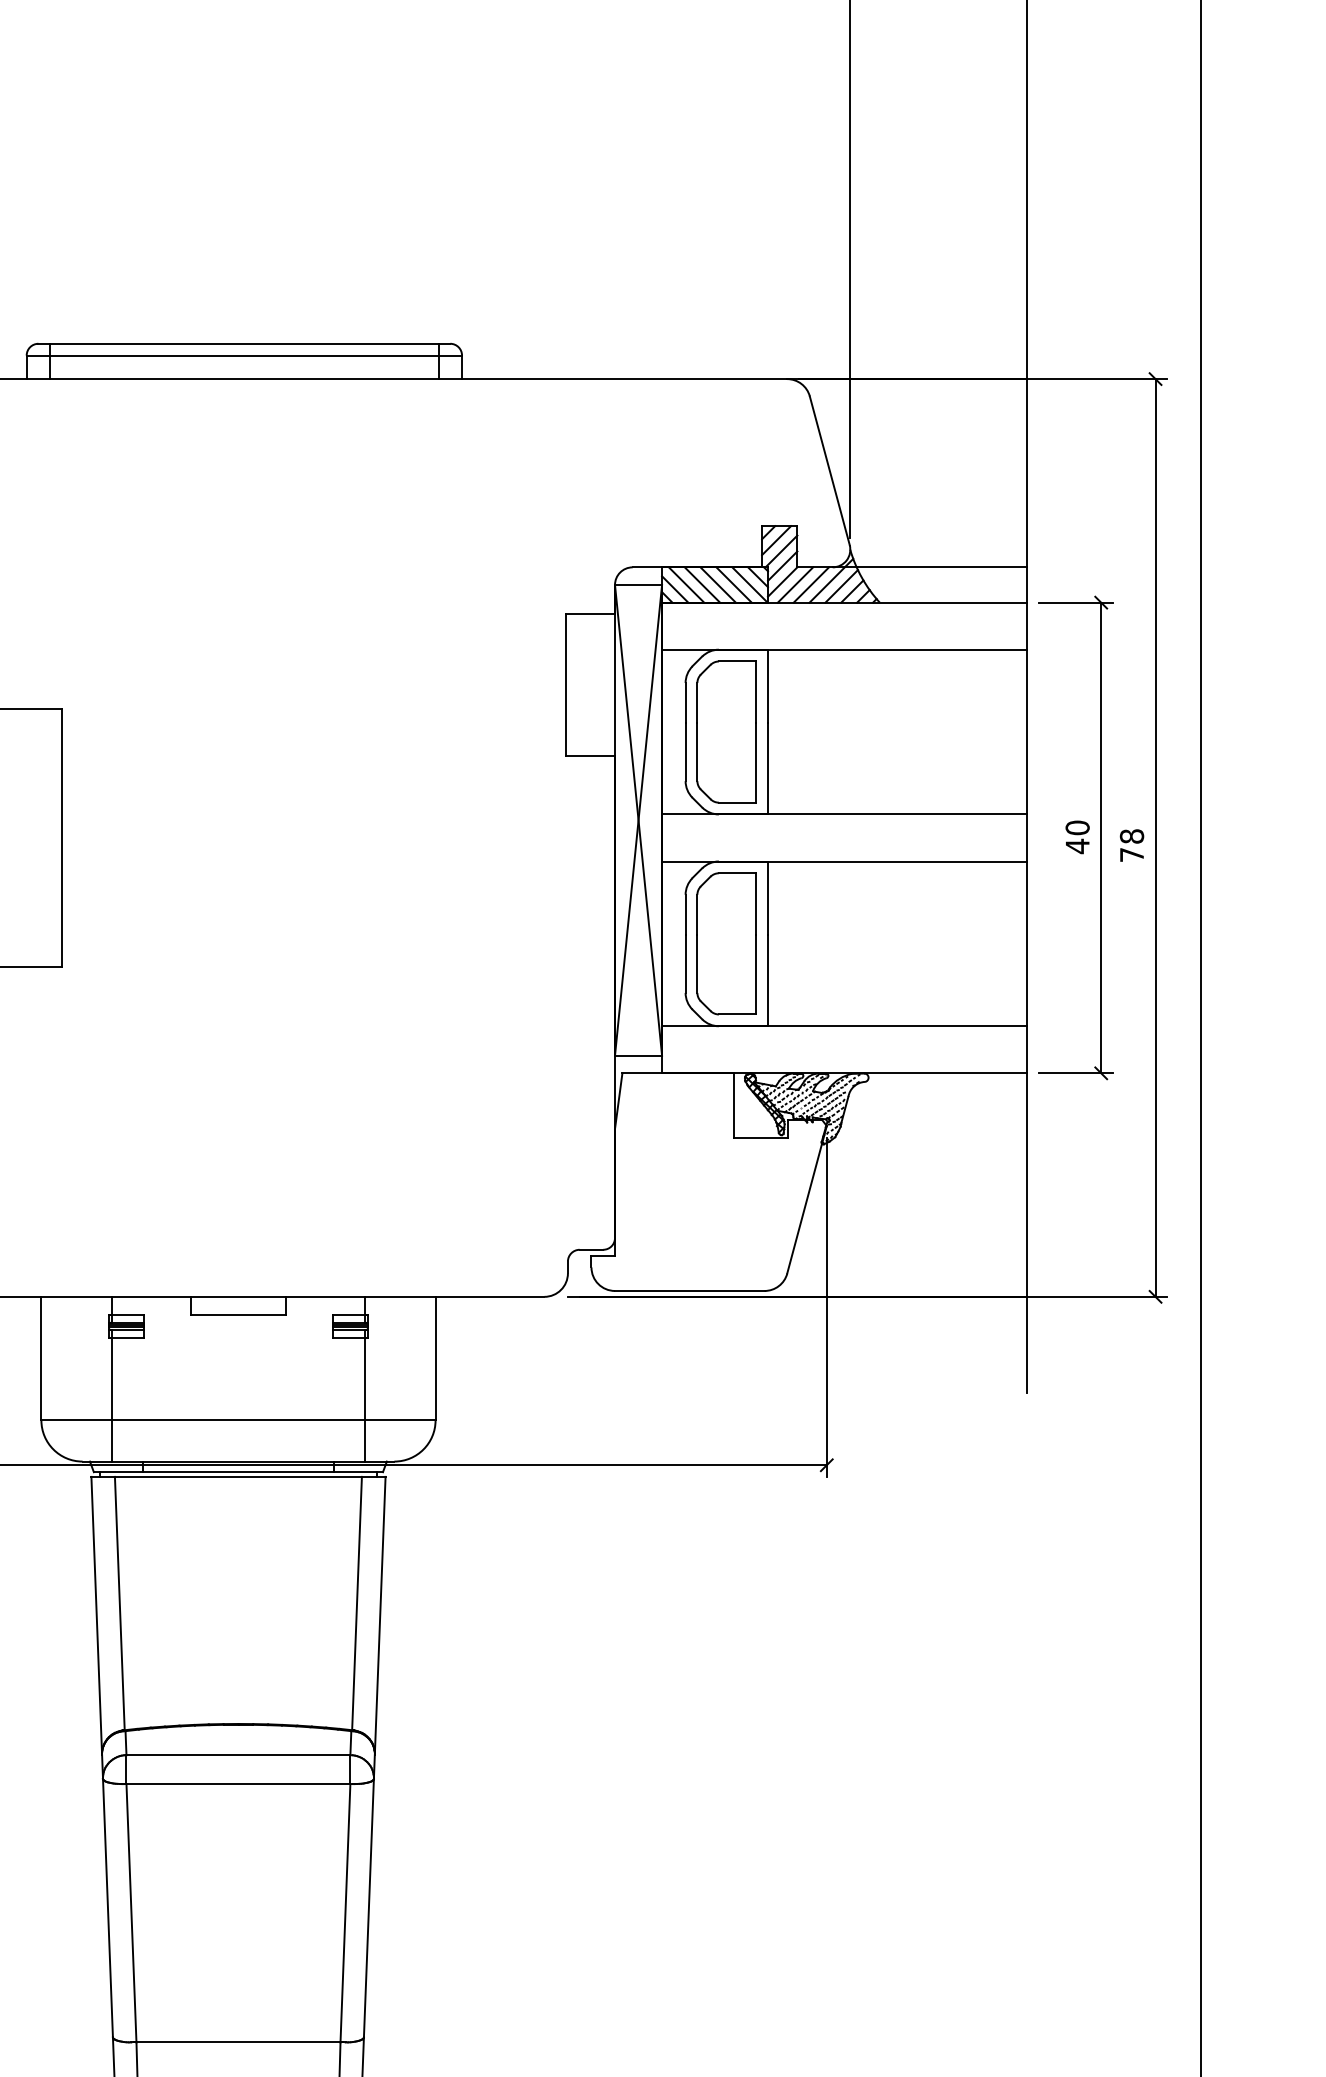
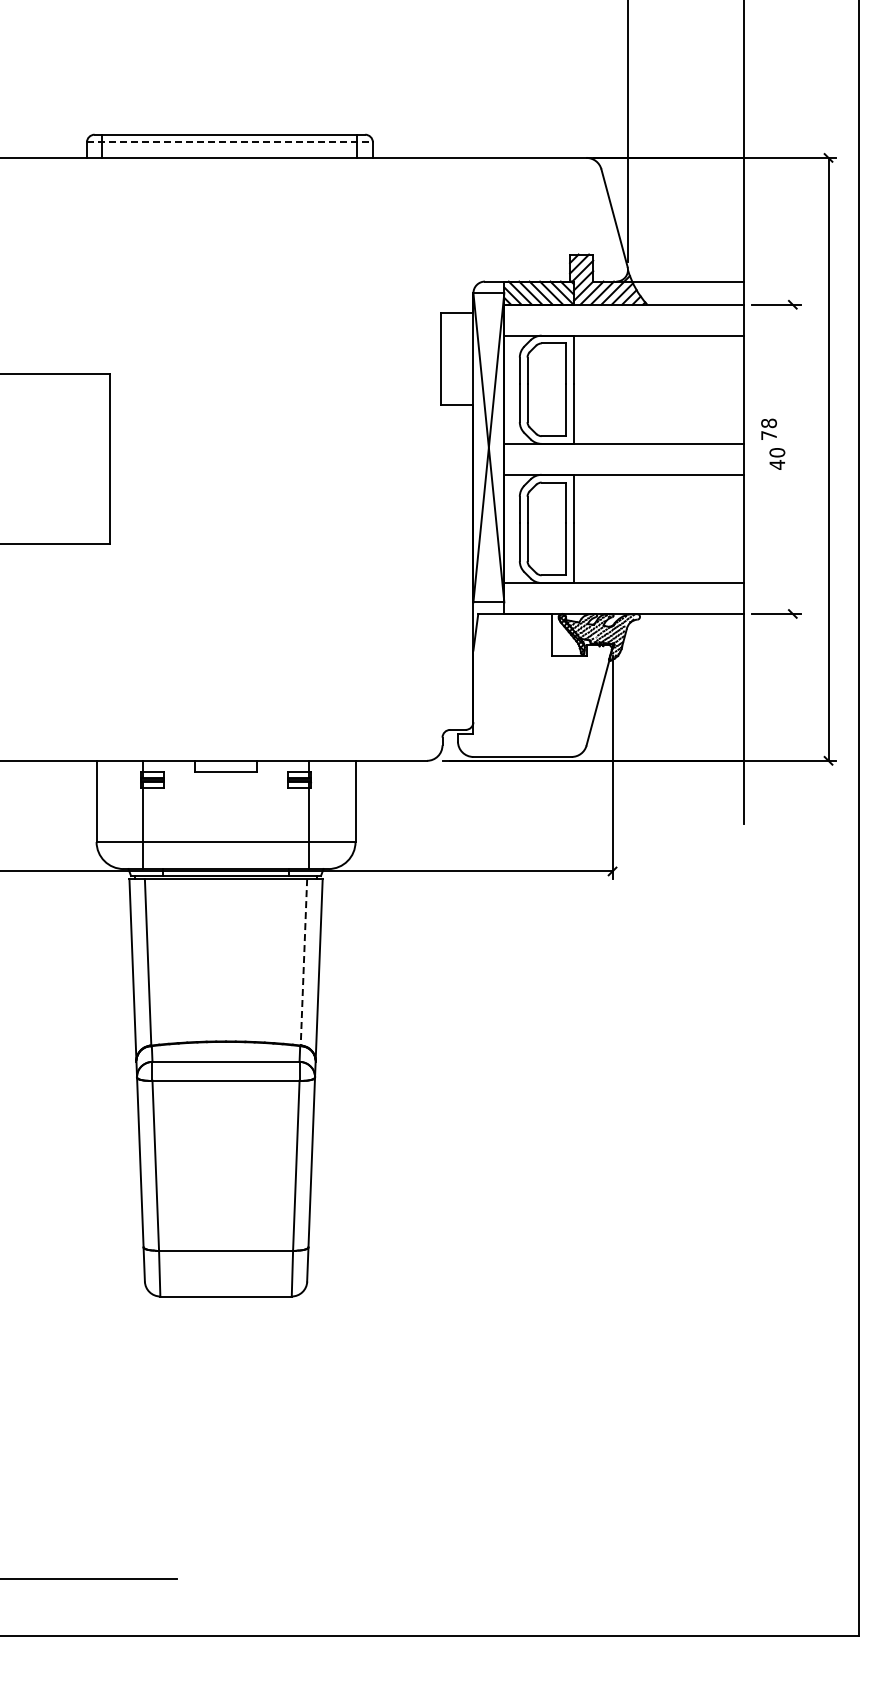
line: (245, 355) -> (230, 142), solid -> dashed
line: (1100, 836) -> (792, 458), removed
text: (1131, 844) -> (768, 428), moved
line: (356, 1603) -> (303, 962), solid -> dashed

